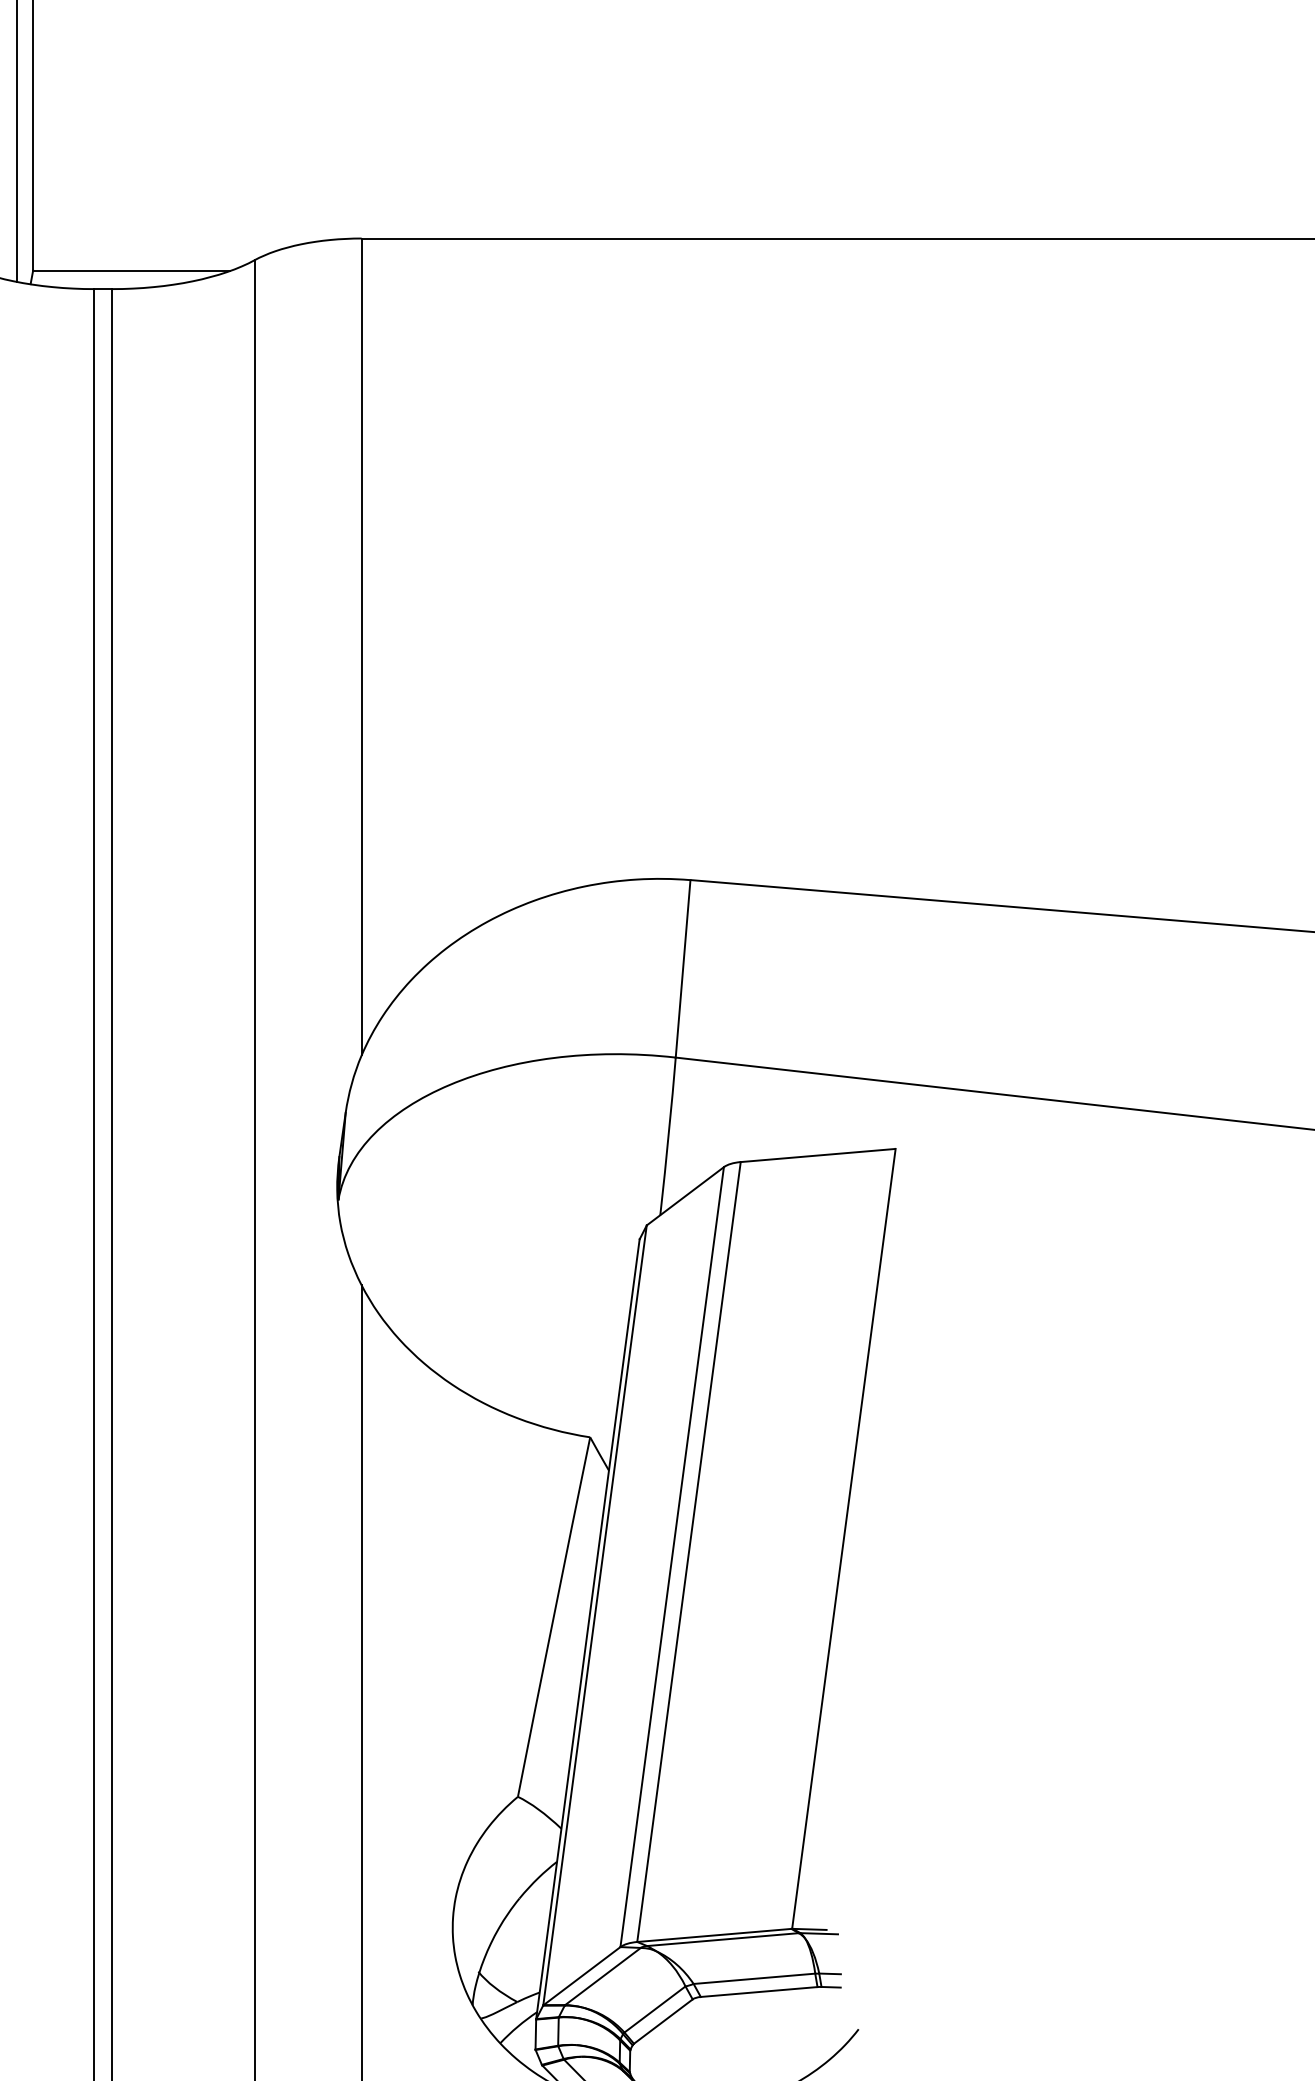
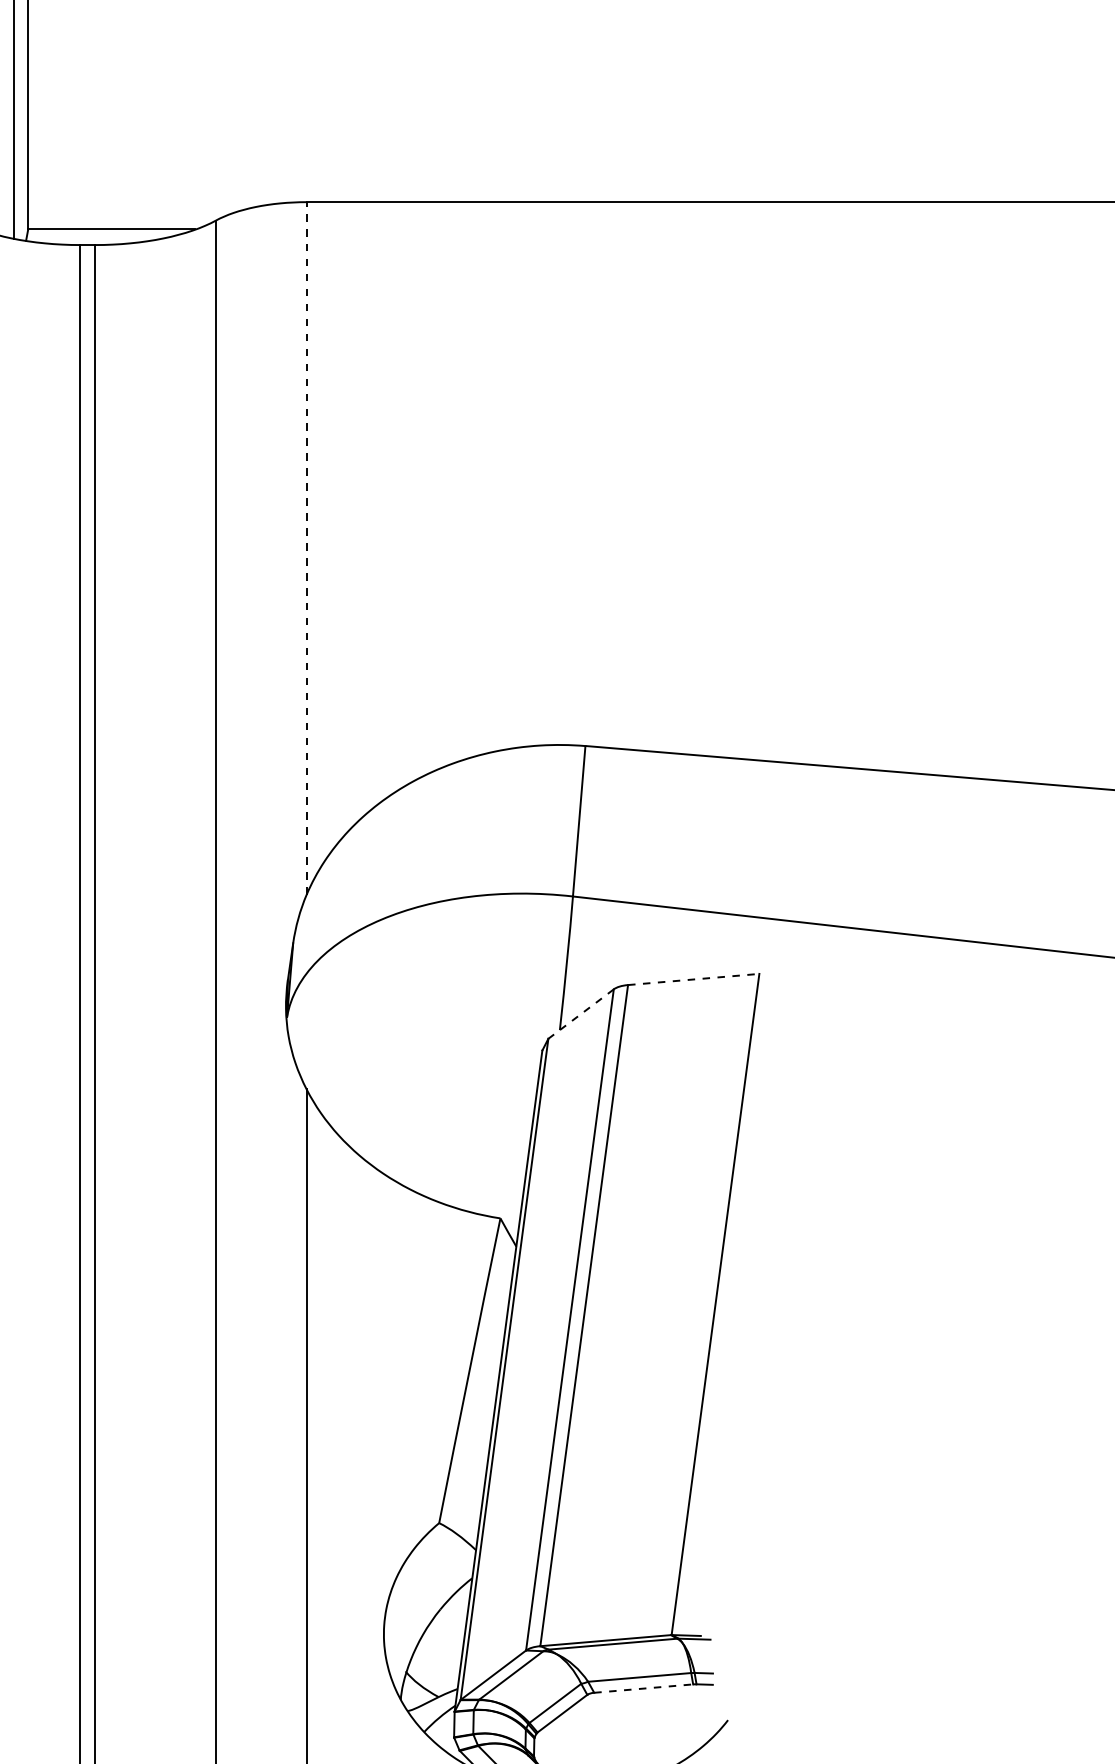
line: (361, 646) -> (306, 548), solid -> dashed
line: (818, 1155) -> (693, 979), solid -> dashed
line: (685, 1196) -> (581, 1014), solid -> dashed
line: (759, 1992) -> (643, 1689), solid -> dashed

